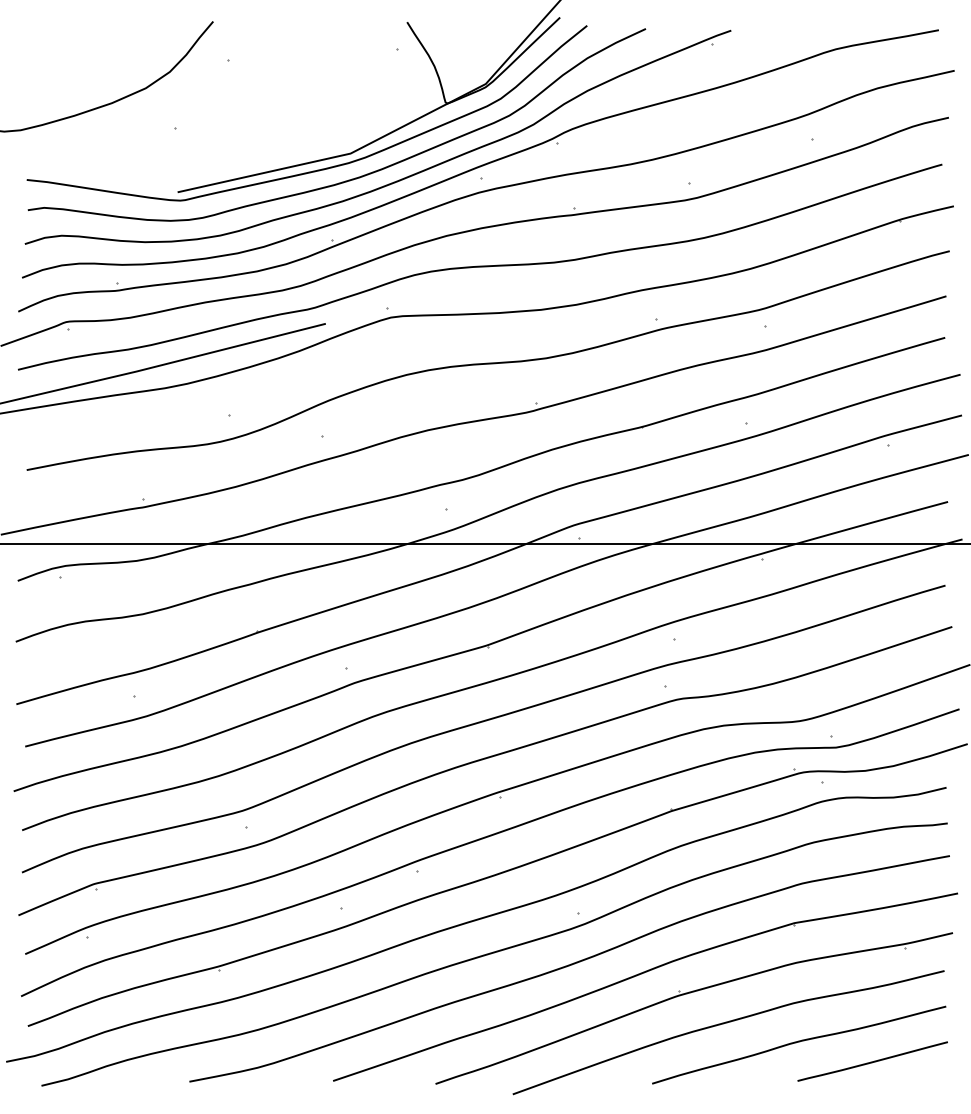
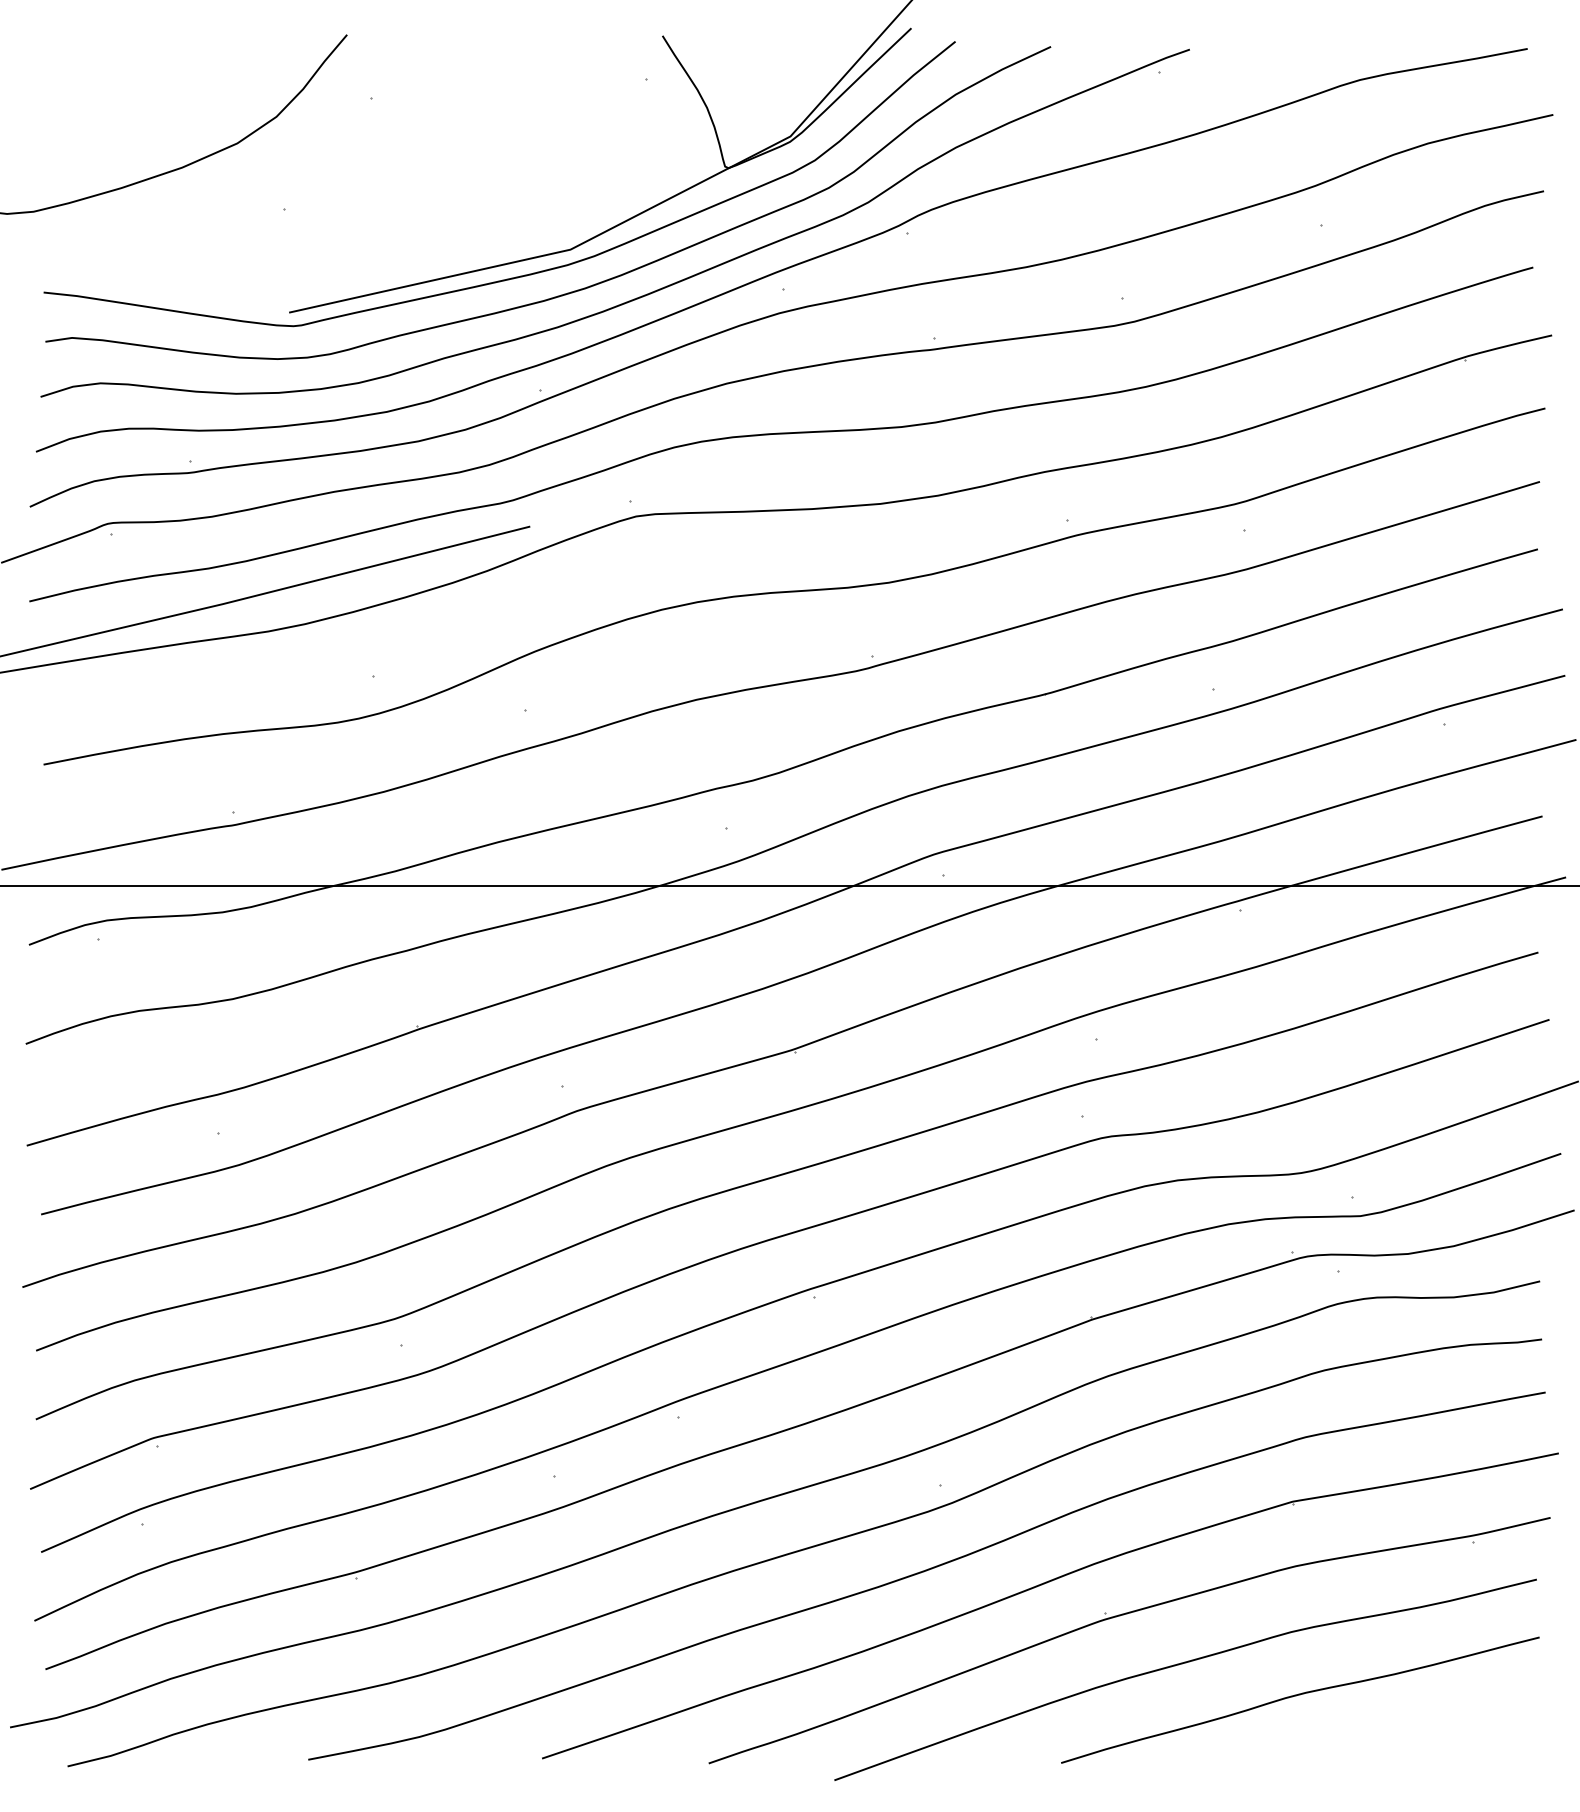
line: (872, 1061) -> (1419, 1726), removed

